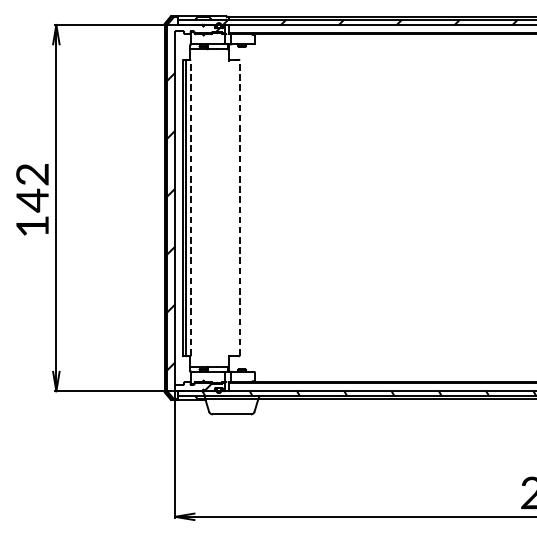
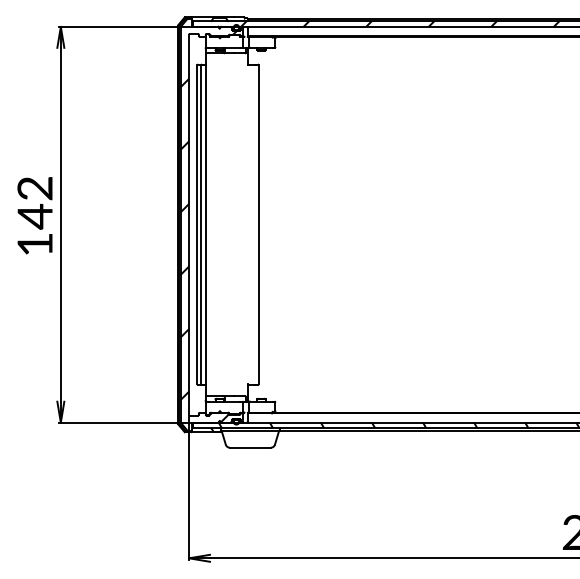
line: (190, 207) -> (205, 224), dashed -> solid
line: (239, 207) -> (258, 224), dashed -> solid

